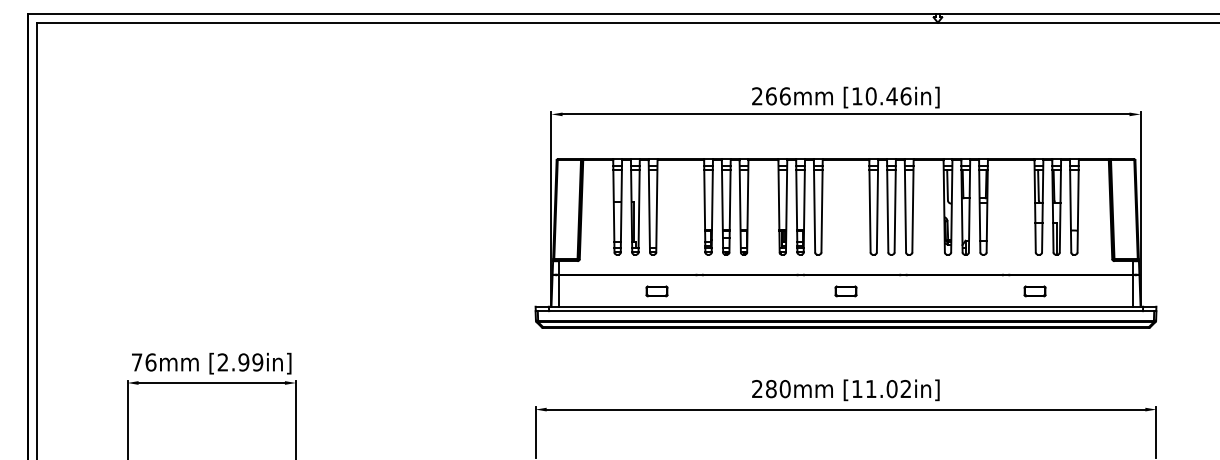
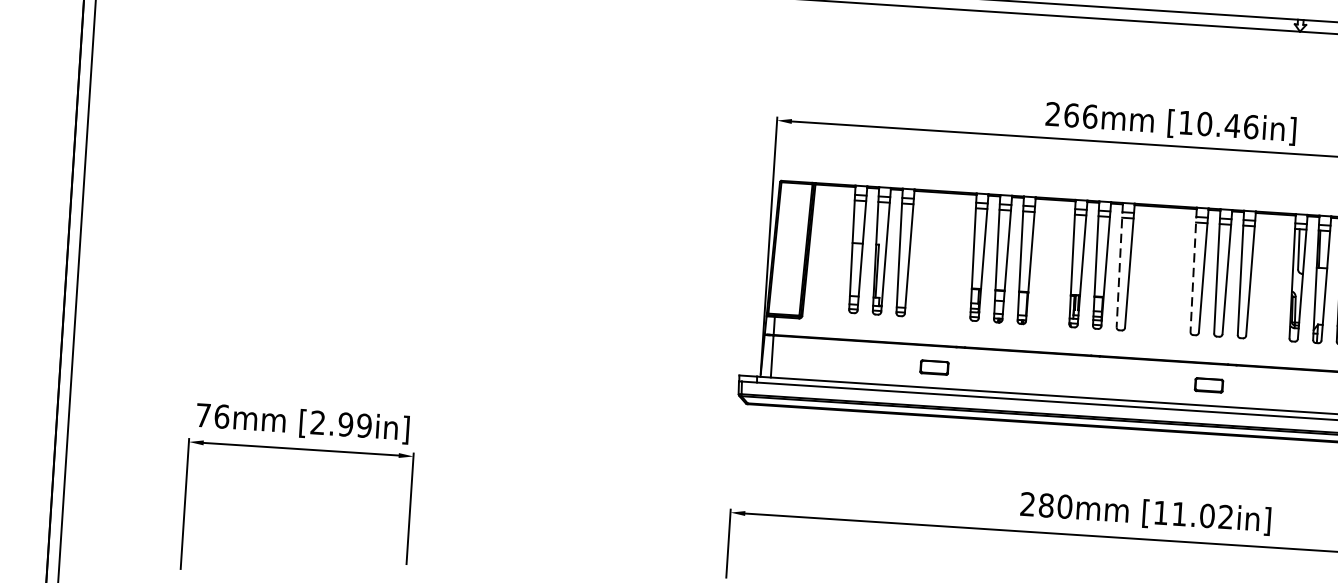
line: (814, 206) -> (1119, 265), solid -> dashed
line: (869, 206) -> (1193, 270), solid -> dashed
part: (656, 291) -> (933, 367), moved
part: (845, 291) -> (1208, 385), moved

